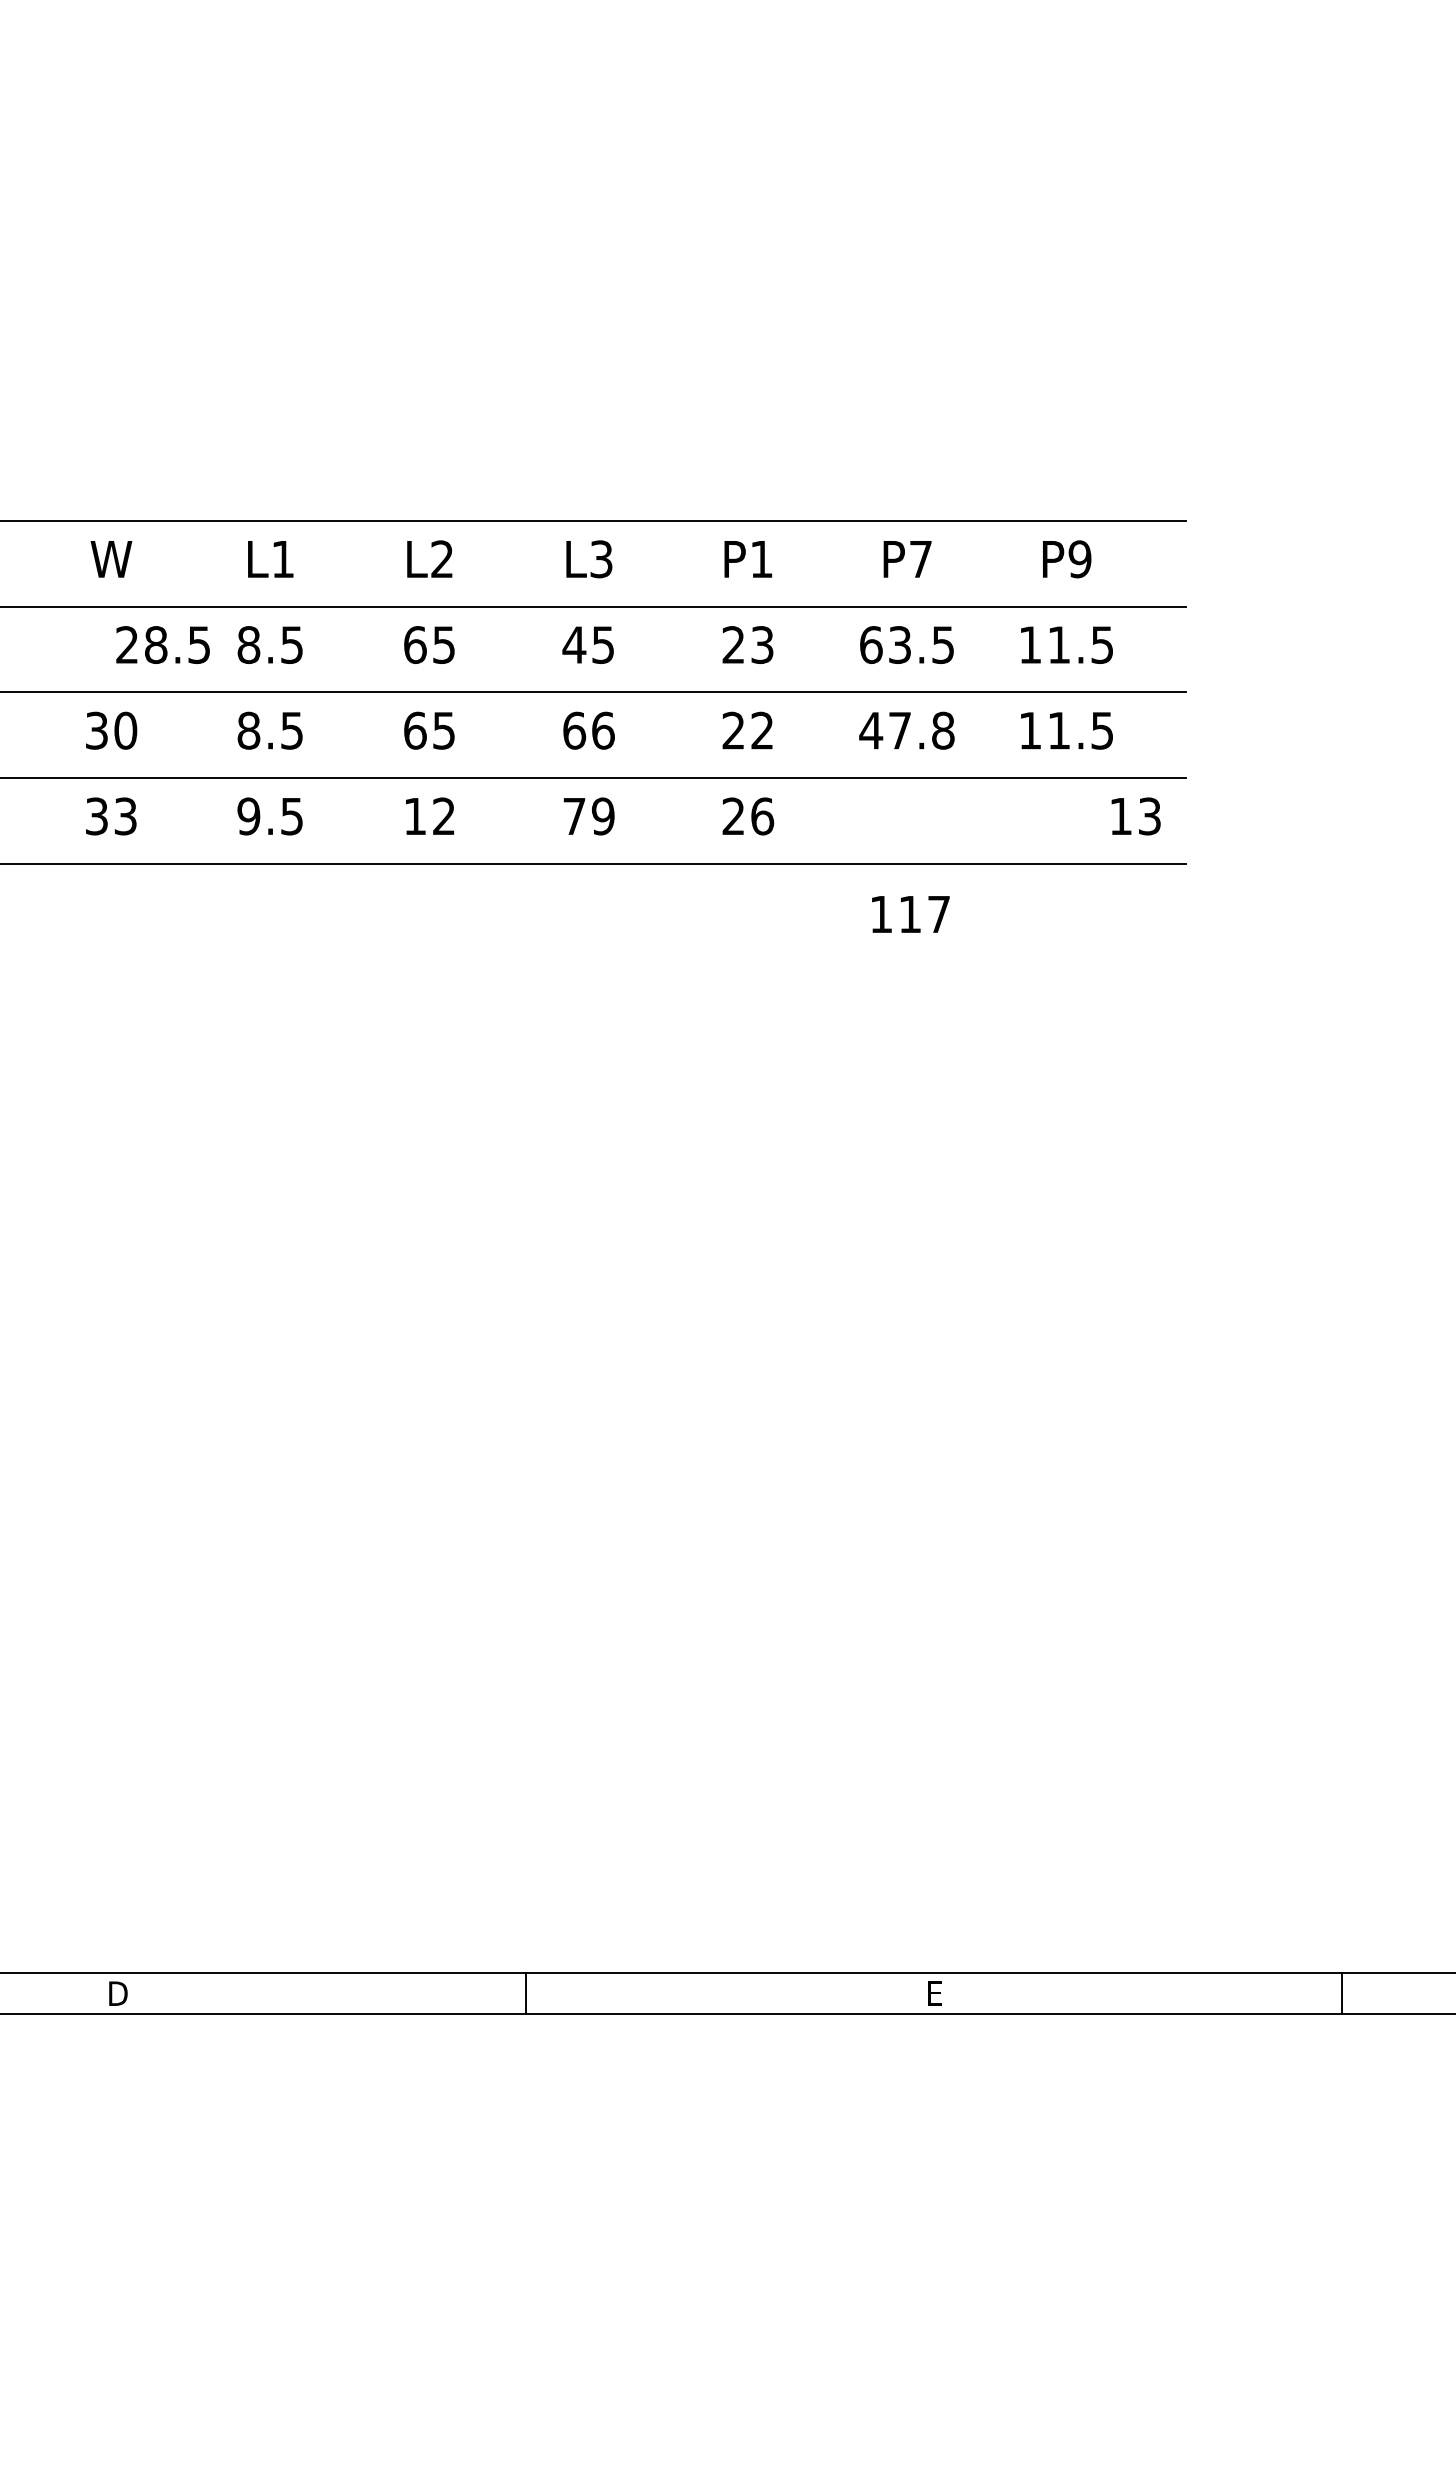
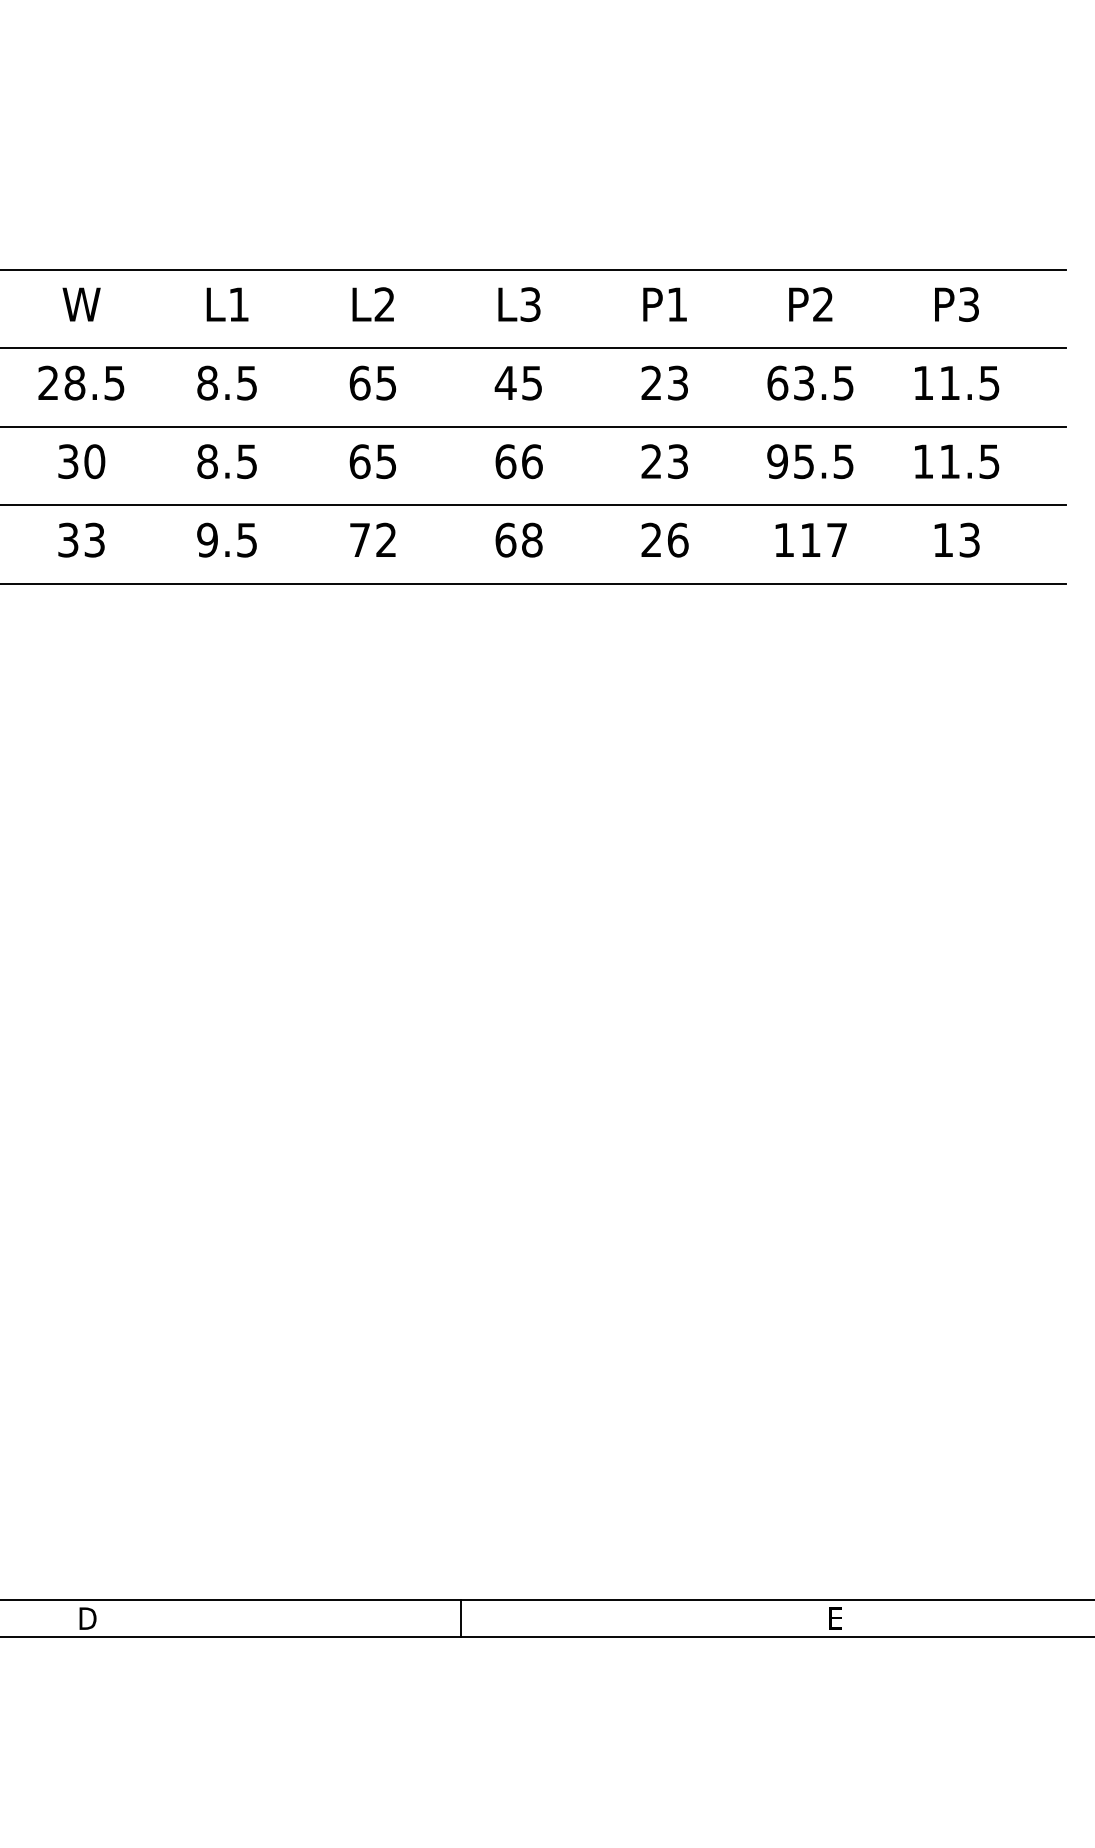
text: (920, 558) -> (822, 303), P7 -> P2
text: (1079, 559) -> (968, 304), P9 -> P3
text: (162, 644) -> (80, 382), moved
text: (762, 730) -> (678, 461), 22 -> 23
text: (906, 730) -> (809, 461), 47.8 -> 95.5
text: (414, 816) -> (359, 540), 12 -> 72
text: (588, 816) -> (518, 540), 79 -> 68
text: (1135, 816) -> (956, 540), moved
text: (910, 914) -> (810, 540), moved

